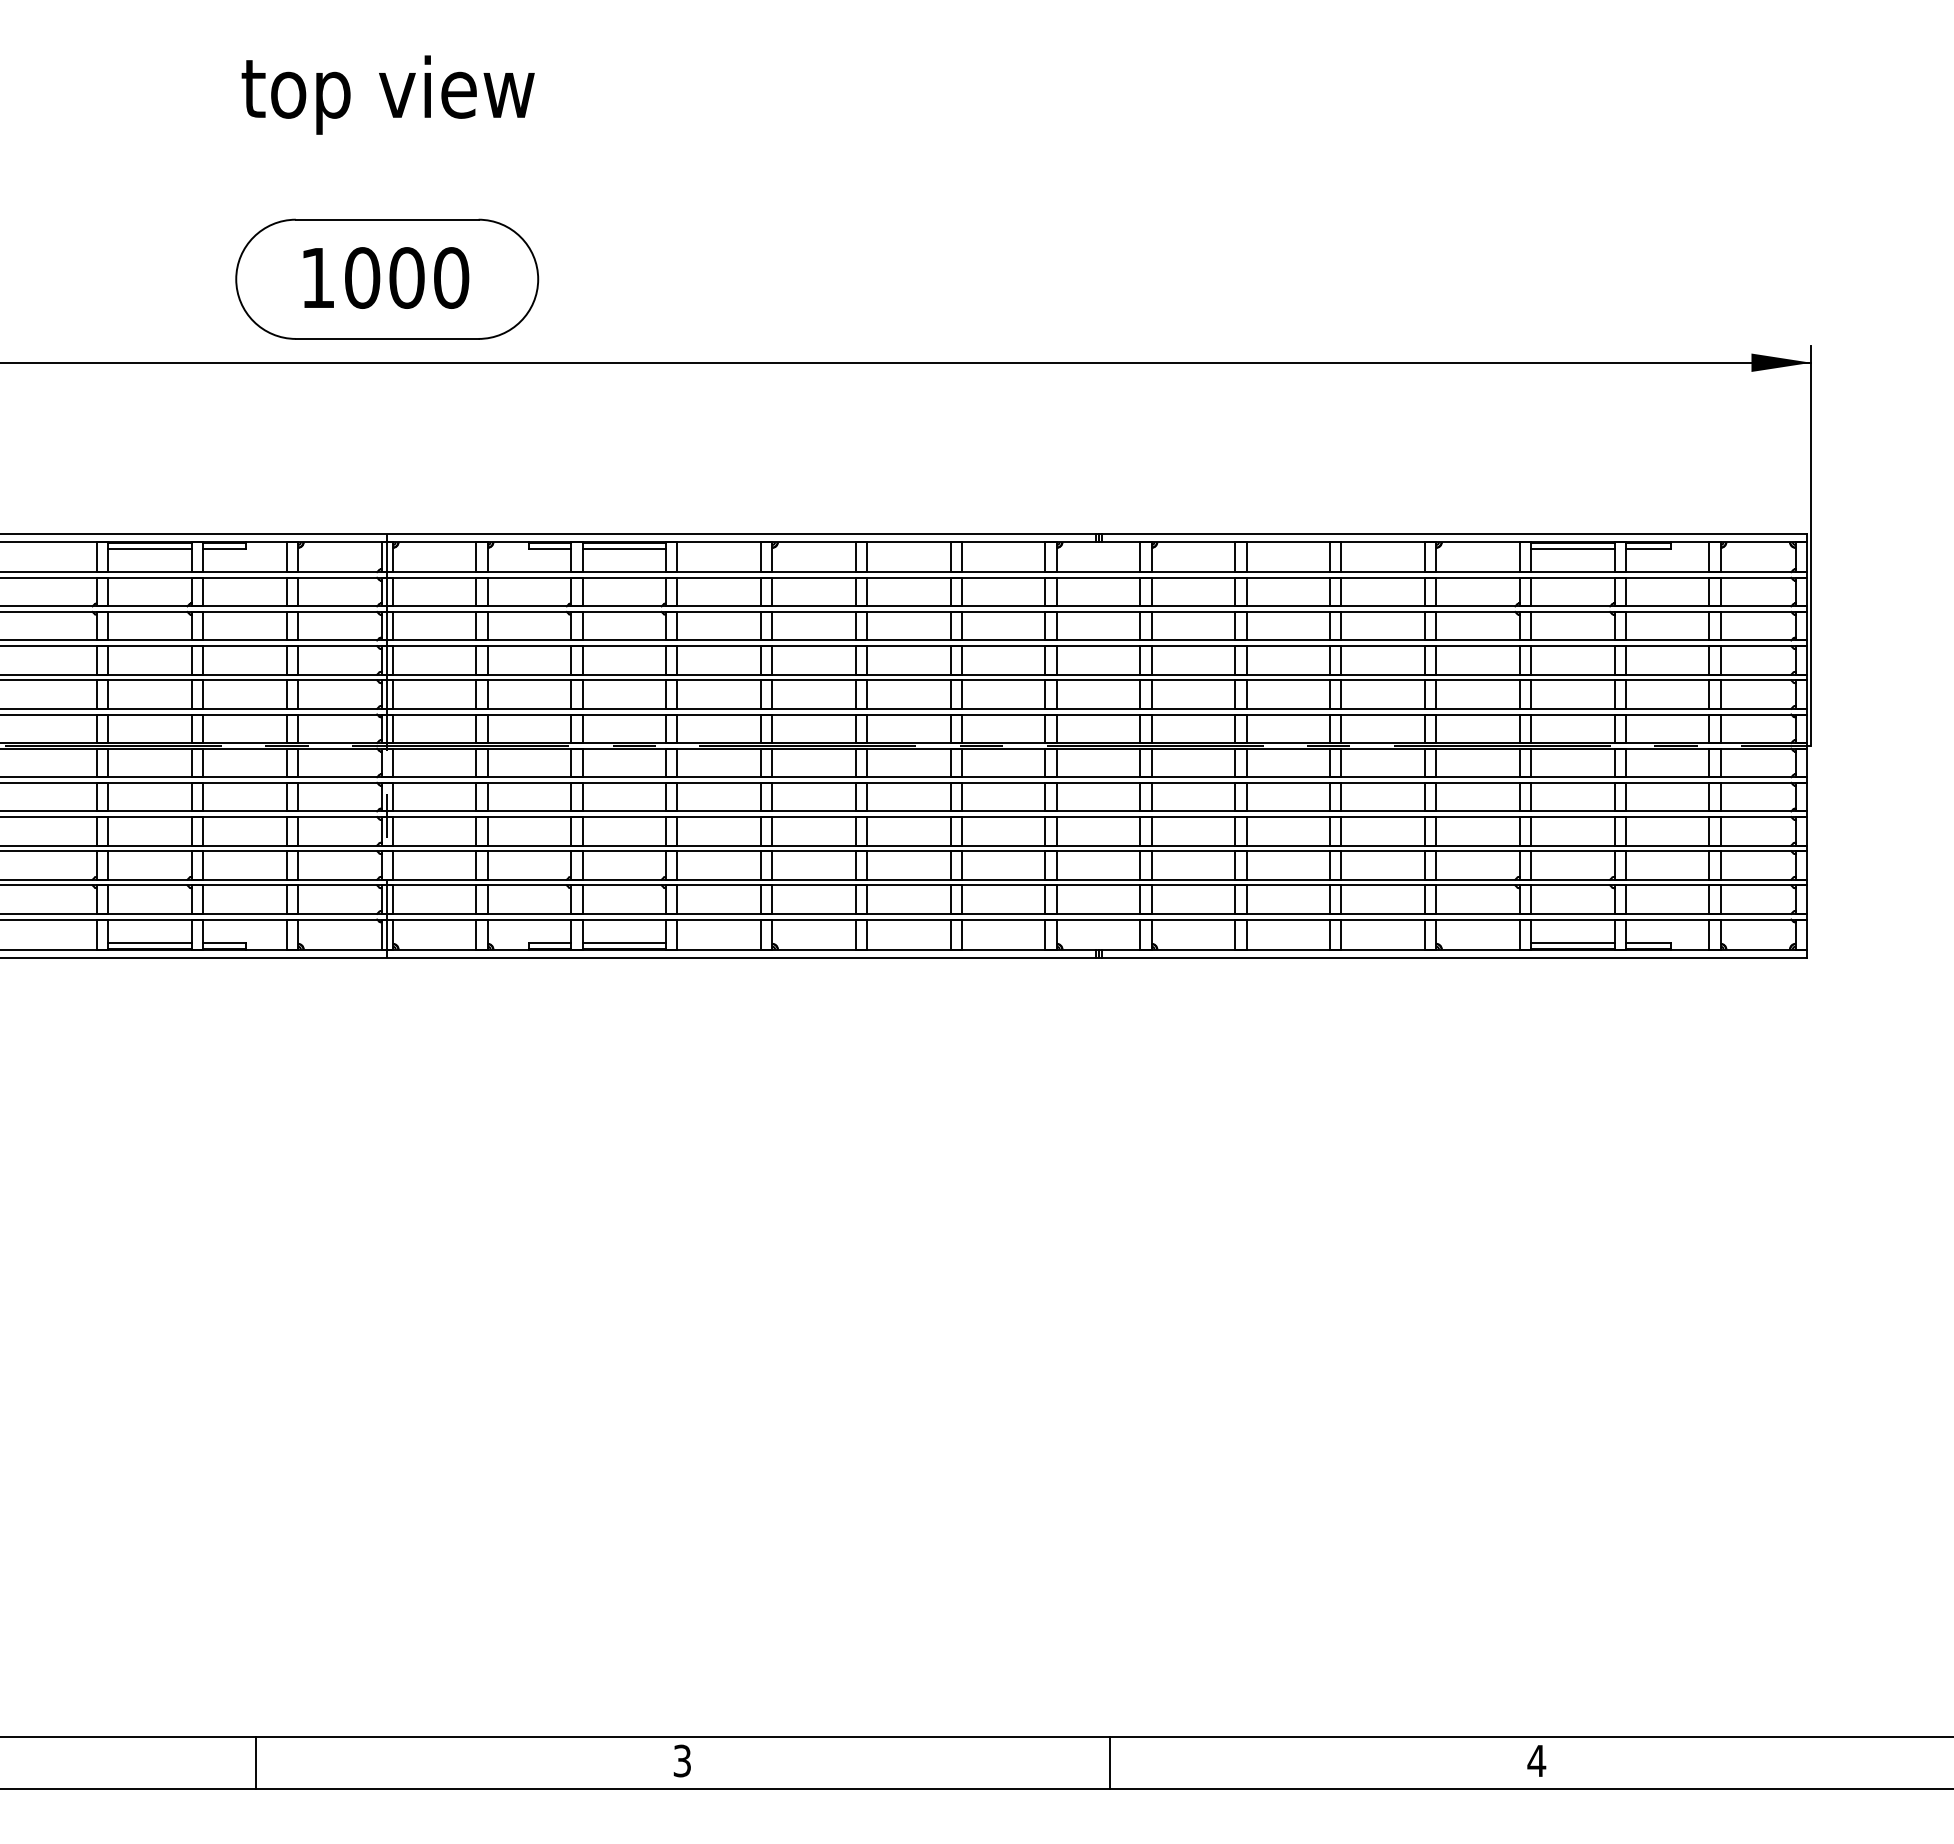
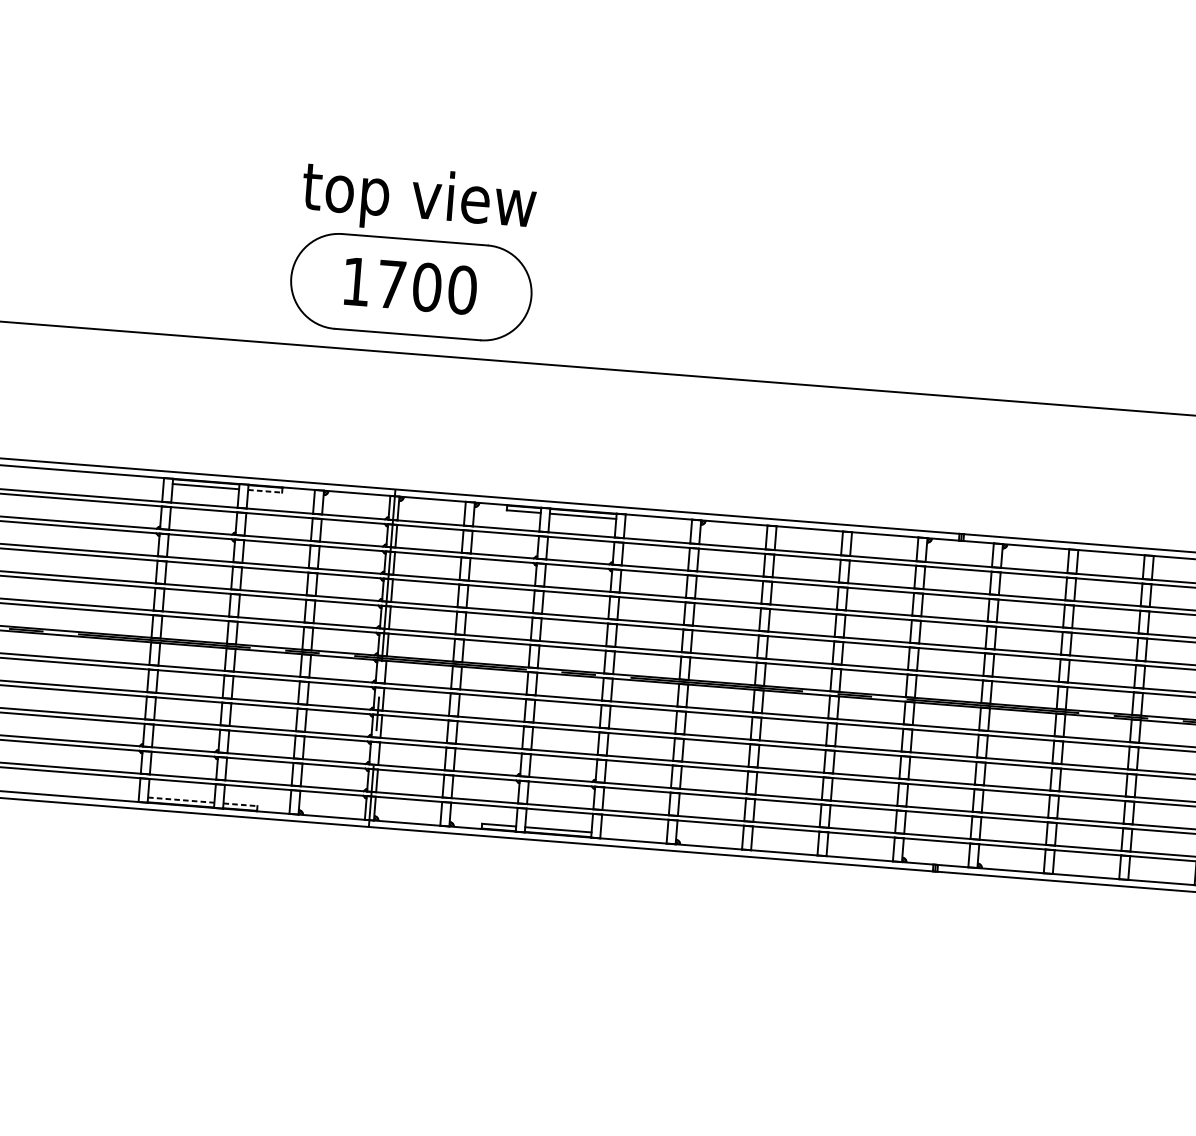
text: (387, 94) -> (418, 199), moved
text: (362, 277) -> (391, 284), 1000 -> 1700
line: (225, 548) -> (265, 491), solid -> dashed
line: (150, 942) -> (181, 799), solid -> dashed
line: (225, 942) -> (241, 804), solid -> dashed

